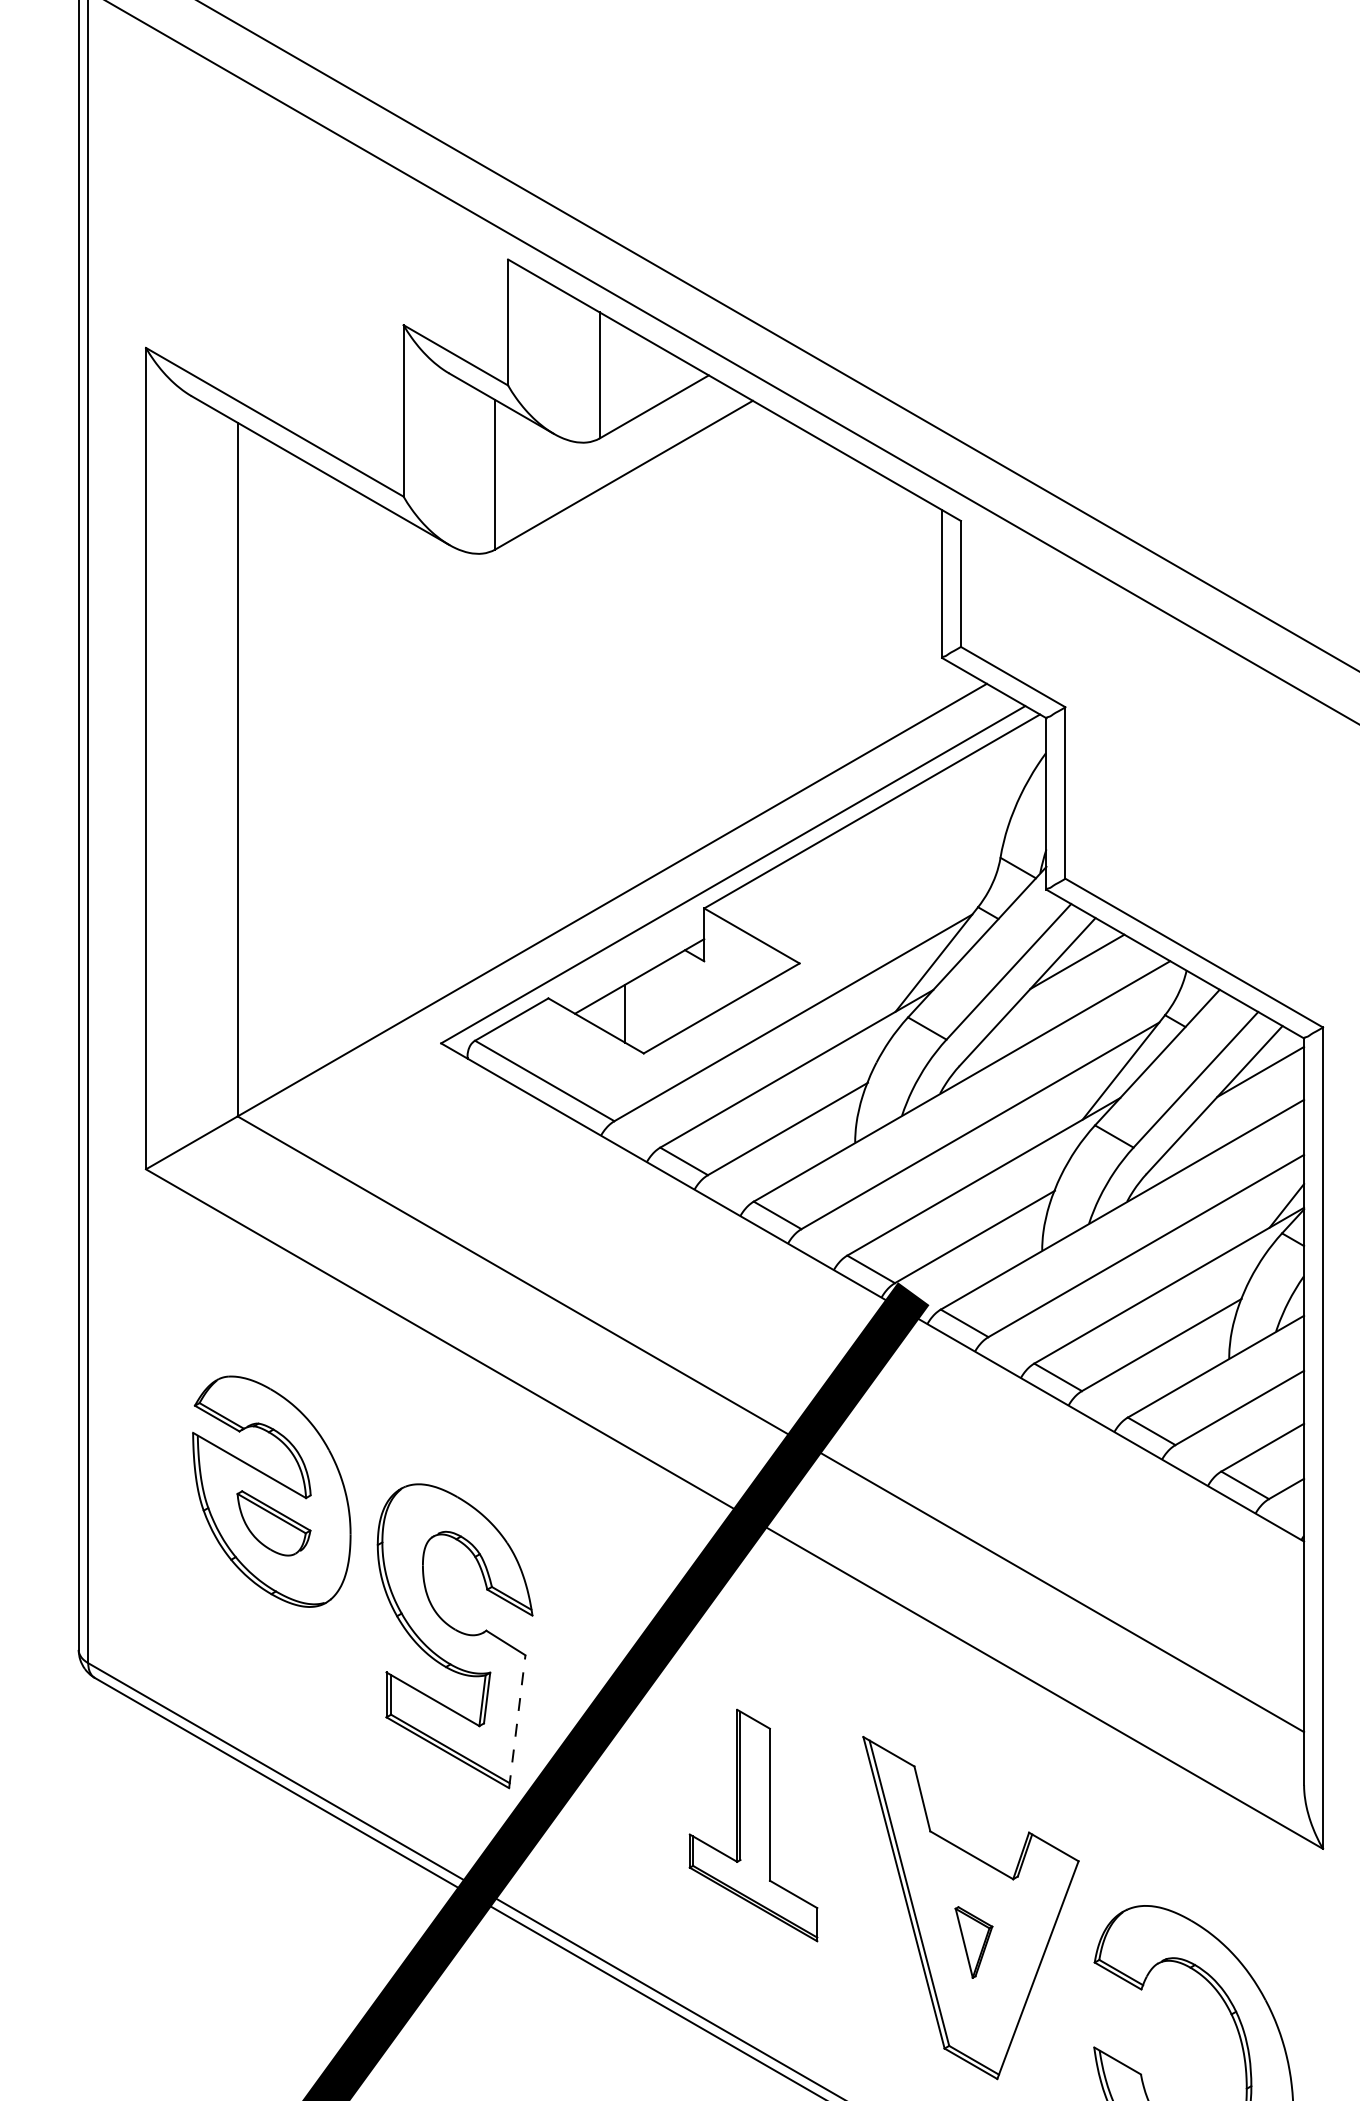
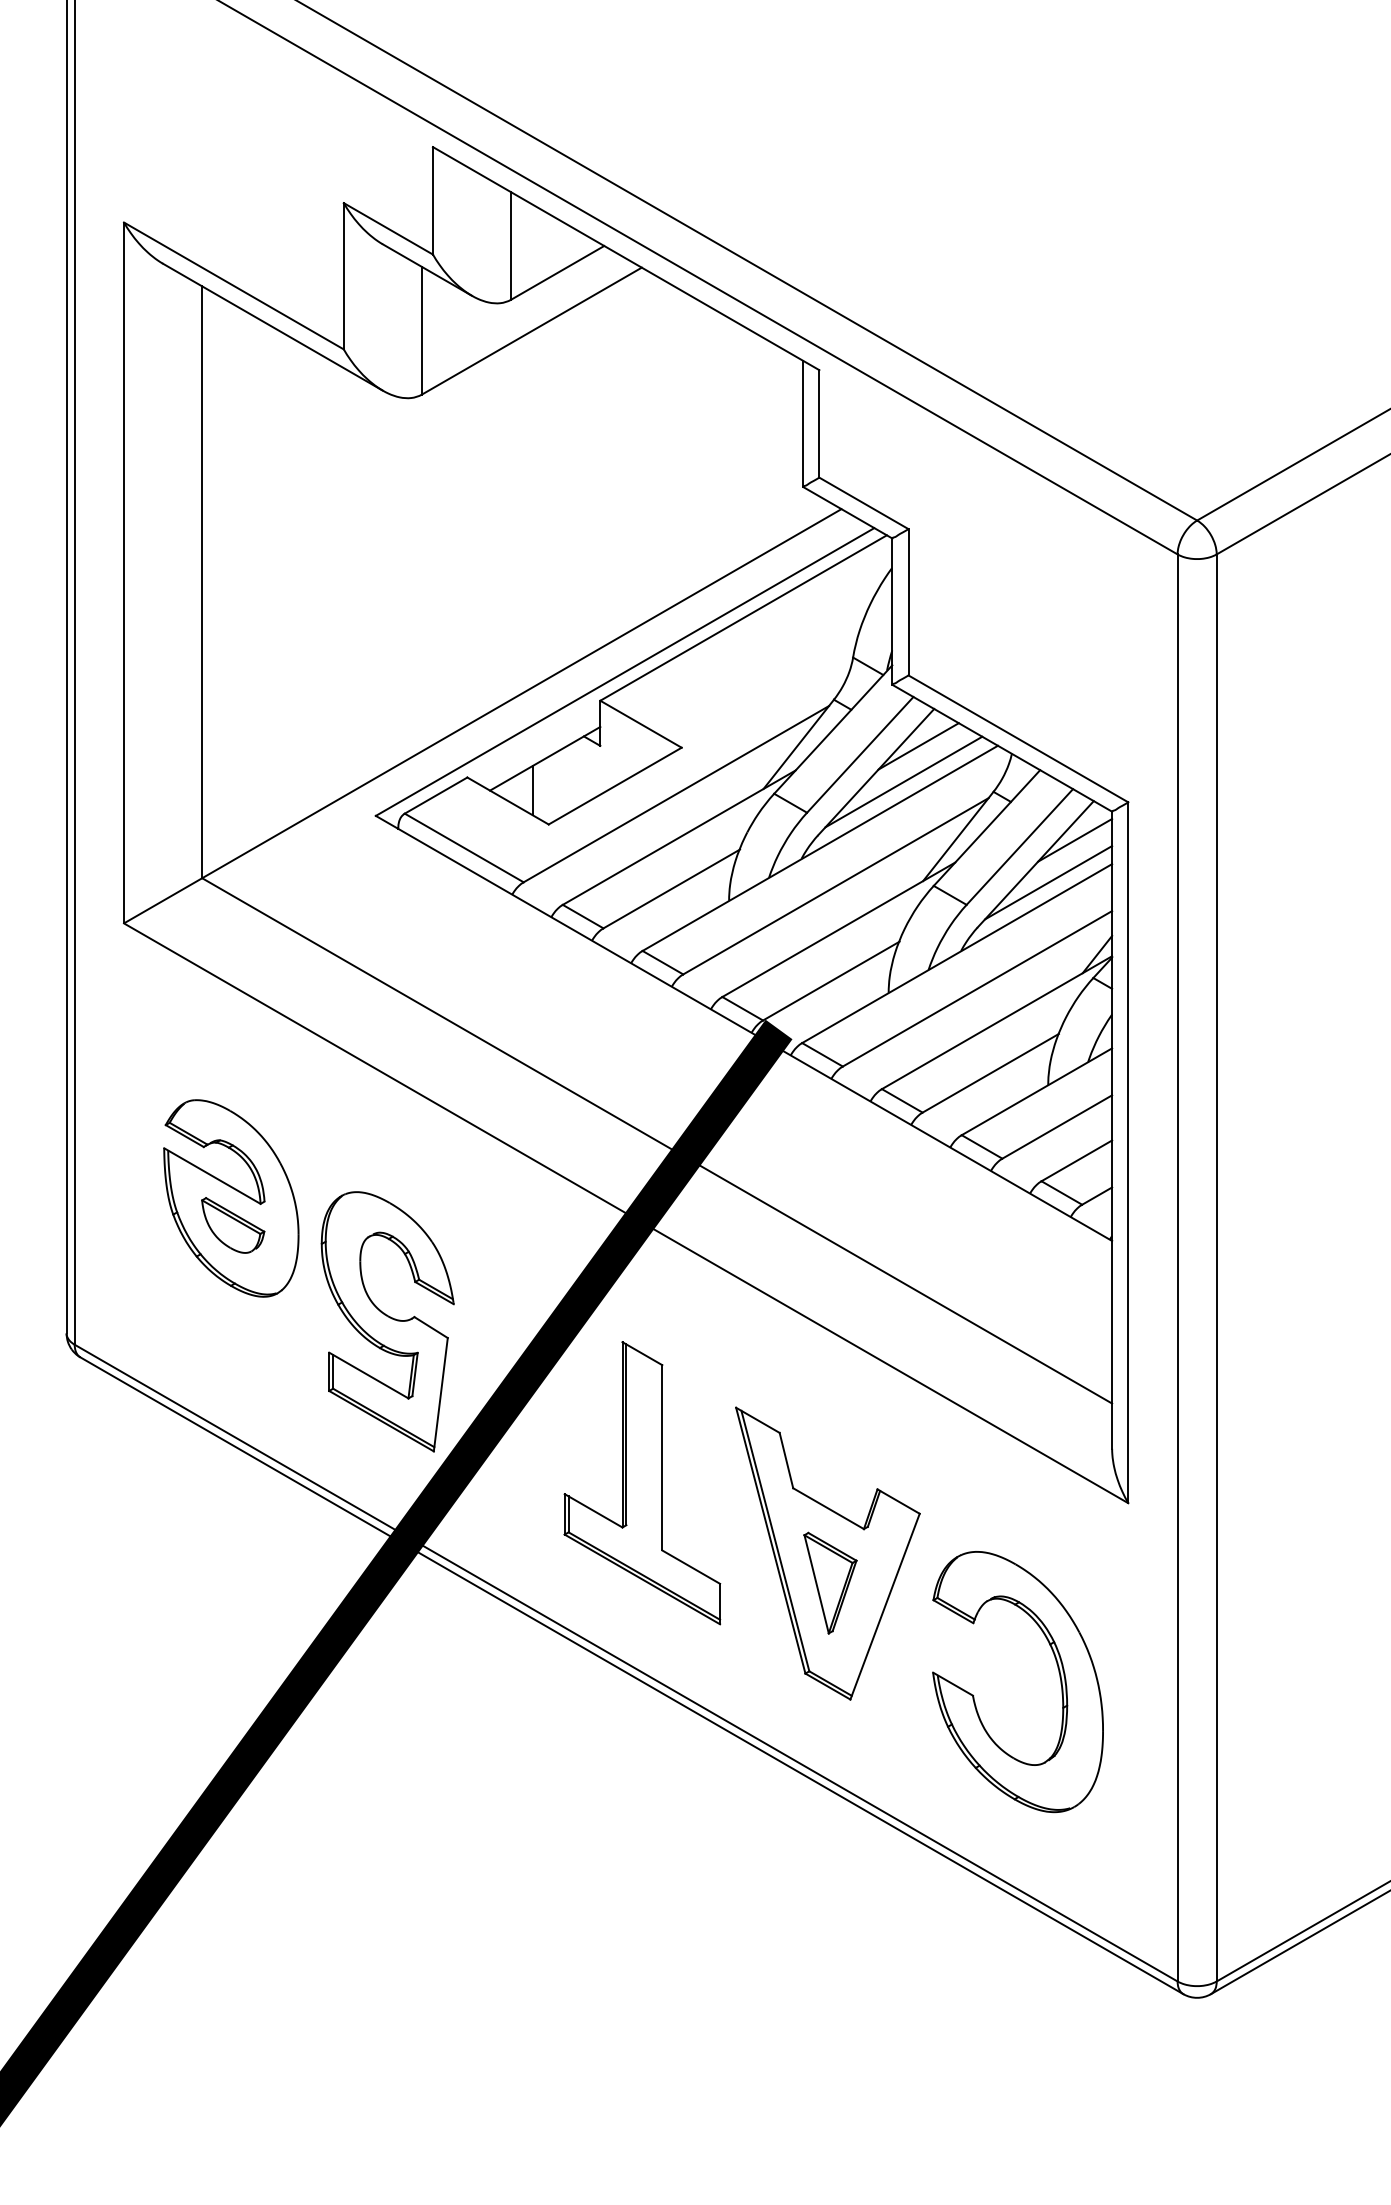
line: (1059, 1003) -> (903, 781), added
line: (1229, 1121) -> (1048, 882), added
line: (516, 1721) -> (440, 1394), dashed -> solid
part: (753, 1825) -> (642, 1483), size x1.43
part: (974, 1941) -> (830, 1582), size x1.67

